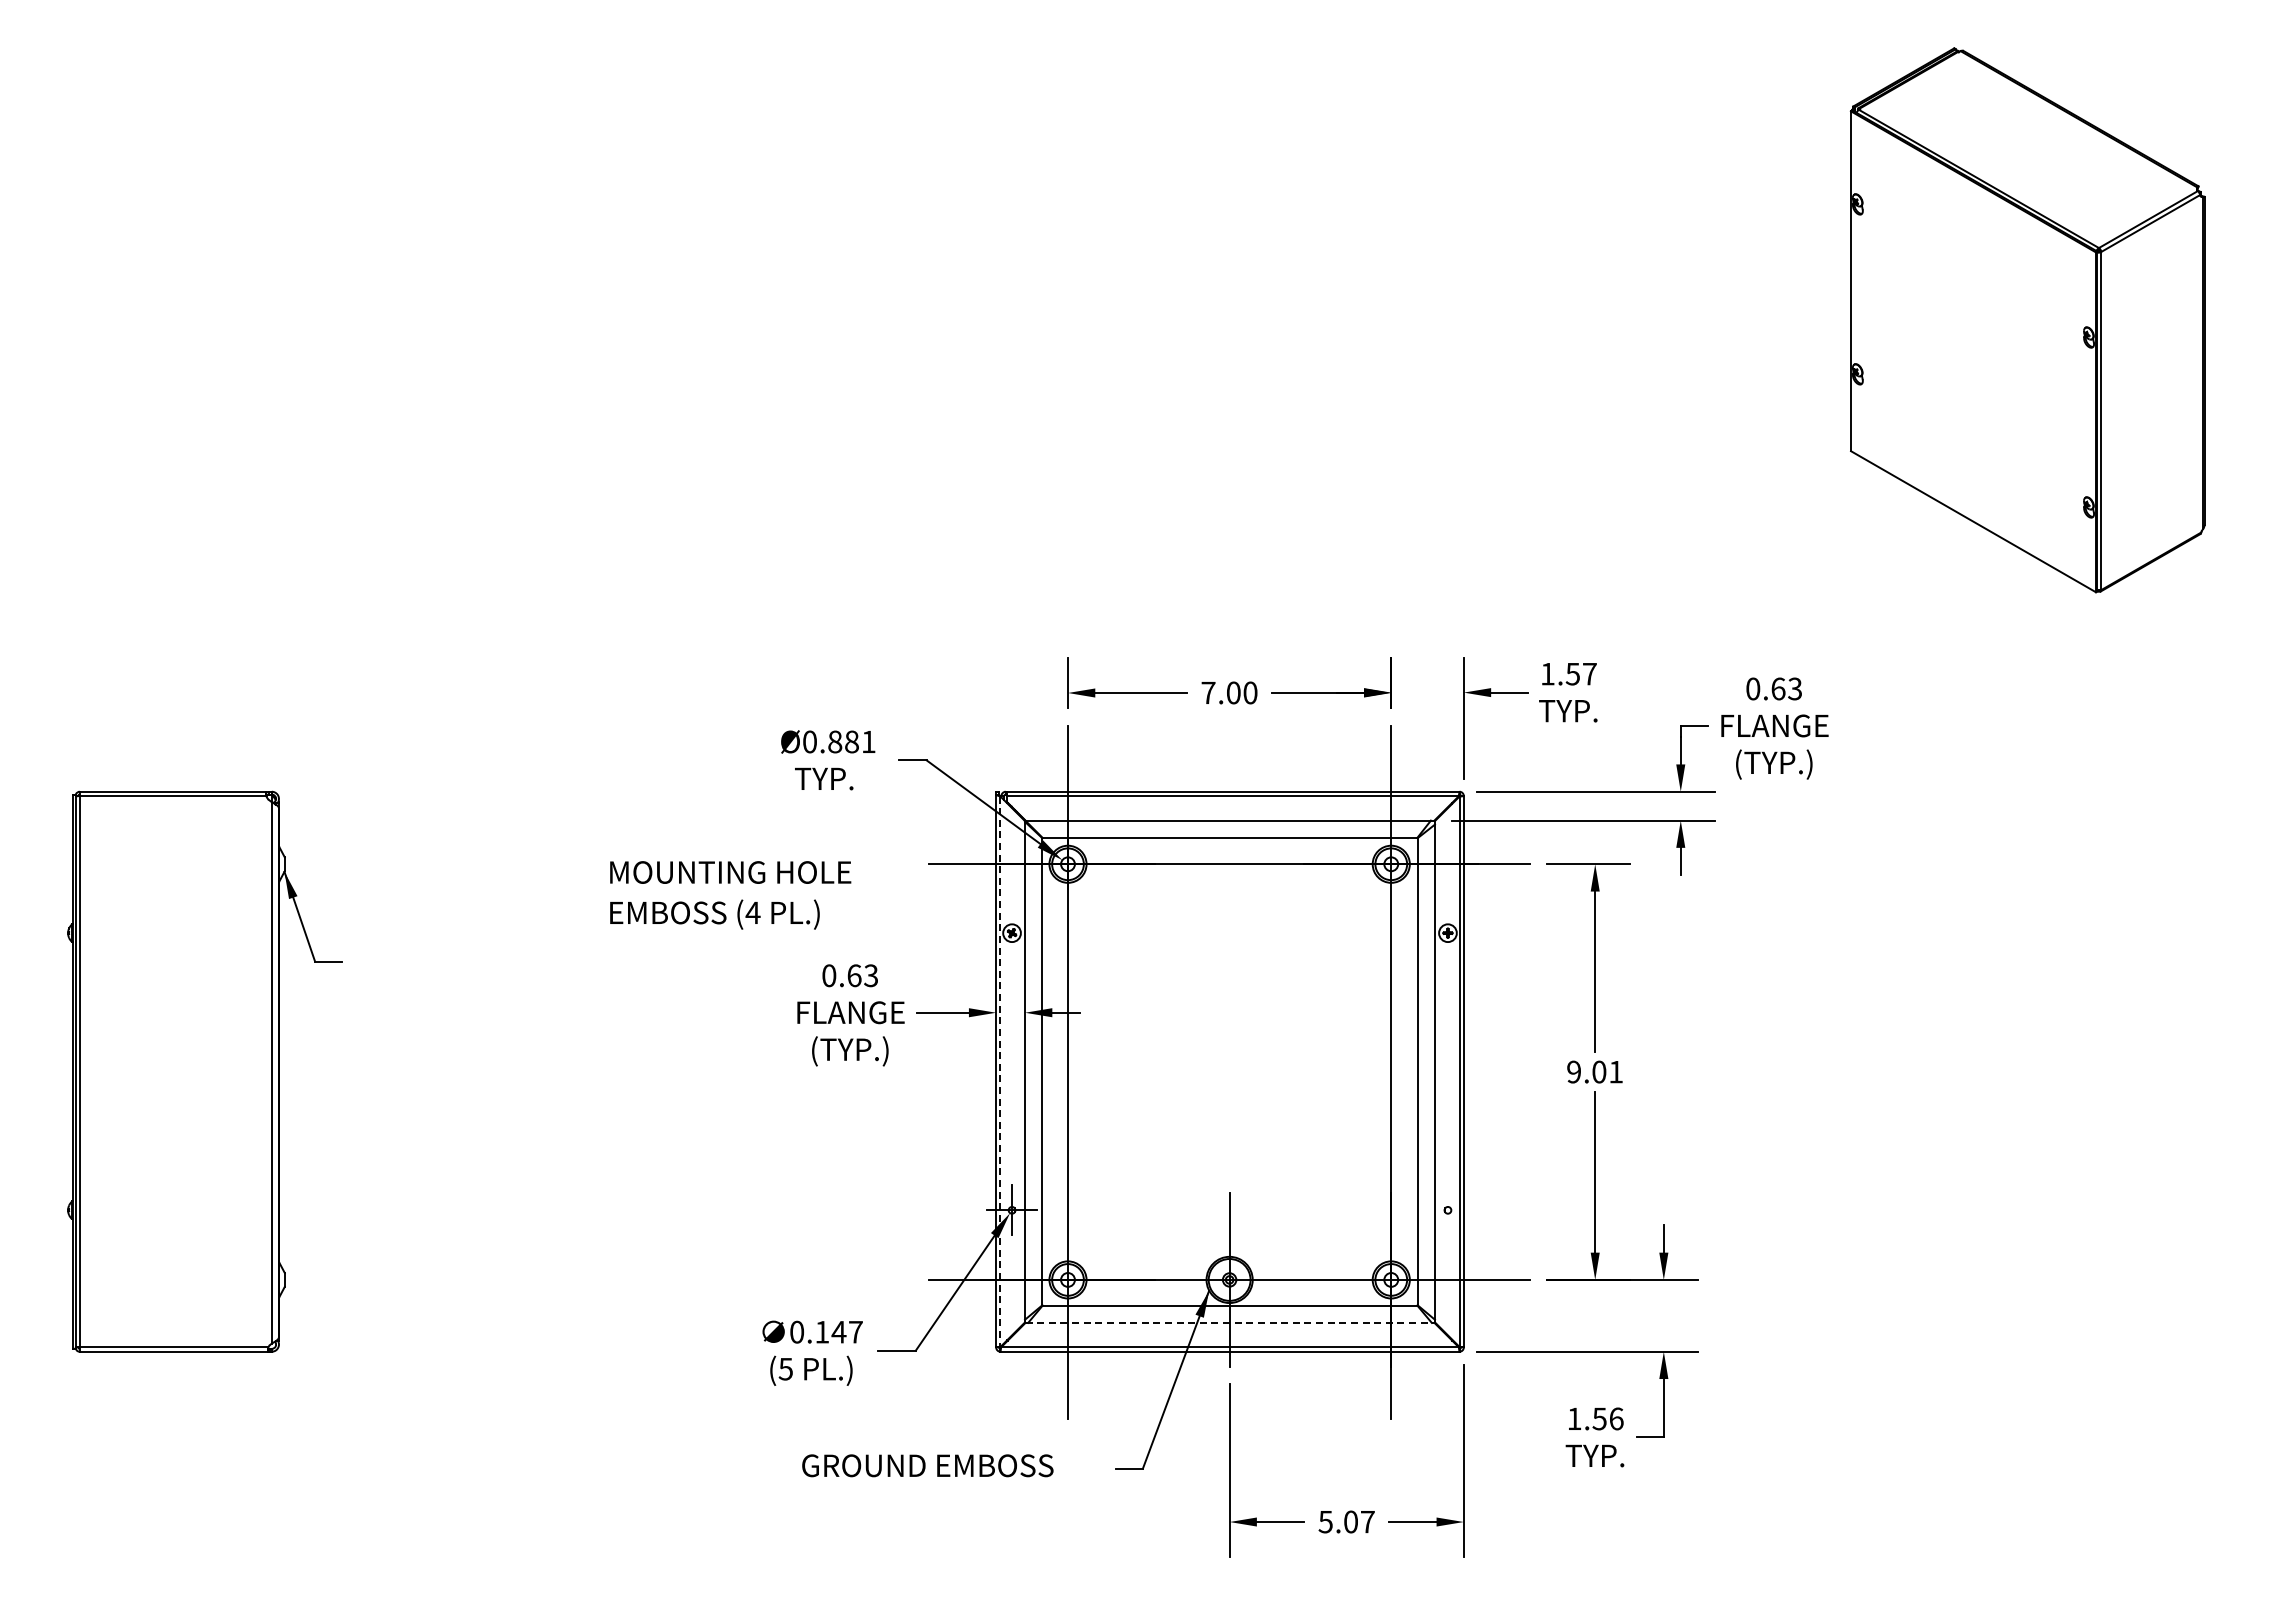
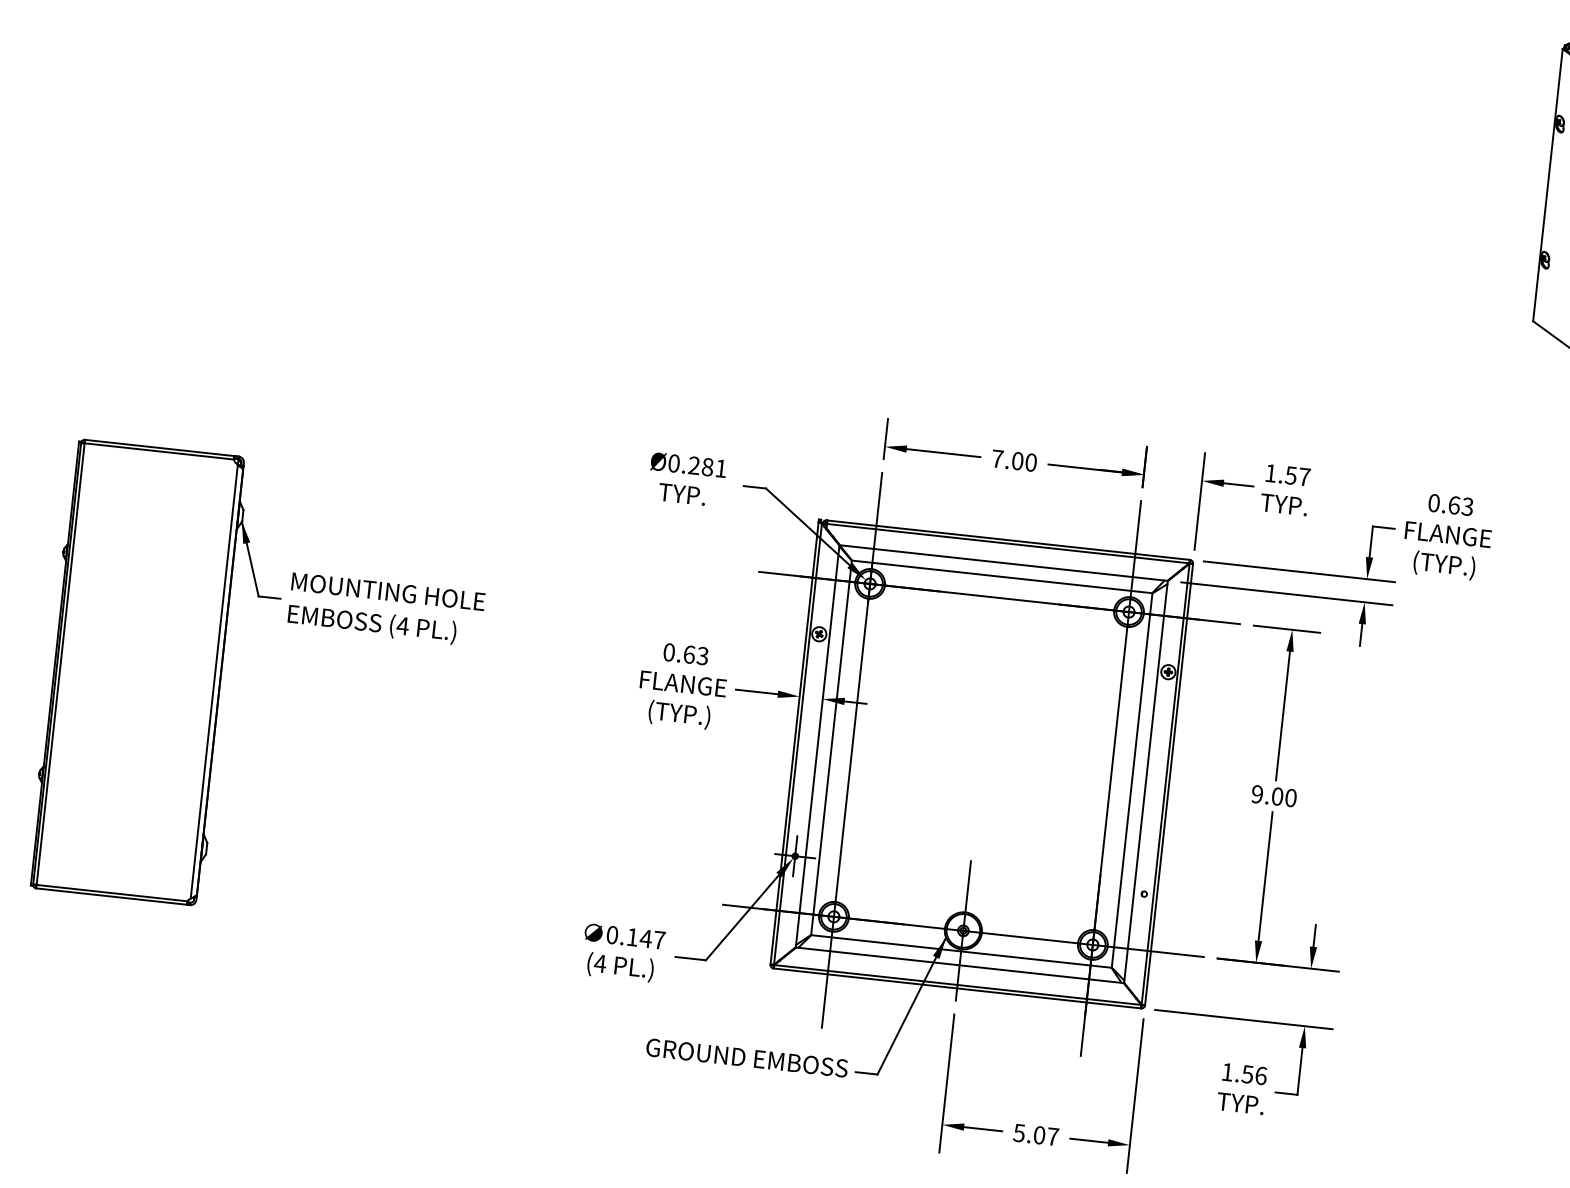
text: (835, 741) -> (694, 465), Ø0.881 -> Ø0.281
text: (730, 895) -> (386, 610), moved
text: (1616, 1071) -> (1291, 797), 9.01 -> 9.00
line: (1000, 1072) -> (797, 744), dashed -> solid
line: (1230, 1322) -> (960, 965), dashed -> solid
text: (785, 1369) -> (599, 963), (5 -> (4
text: (927, 1465) -> (746, 1057), moved

